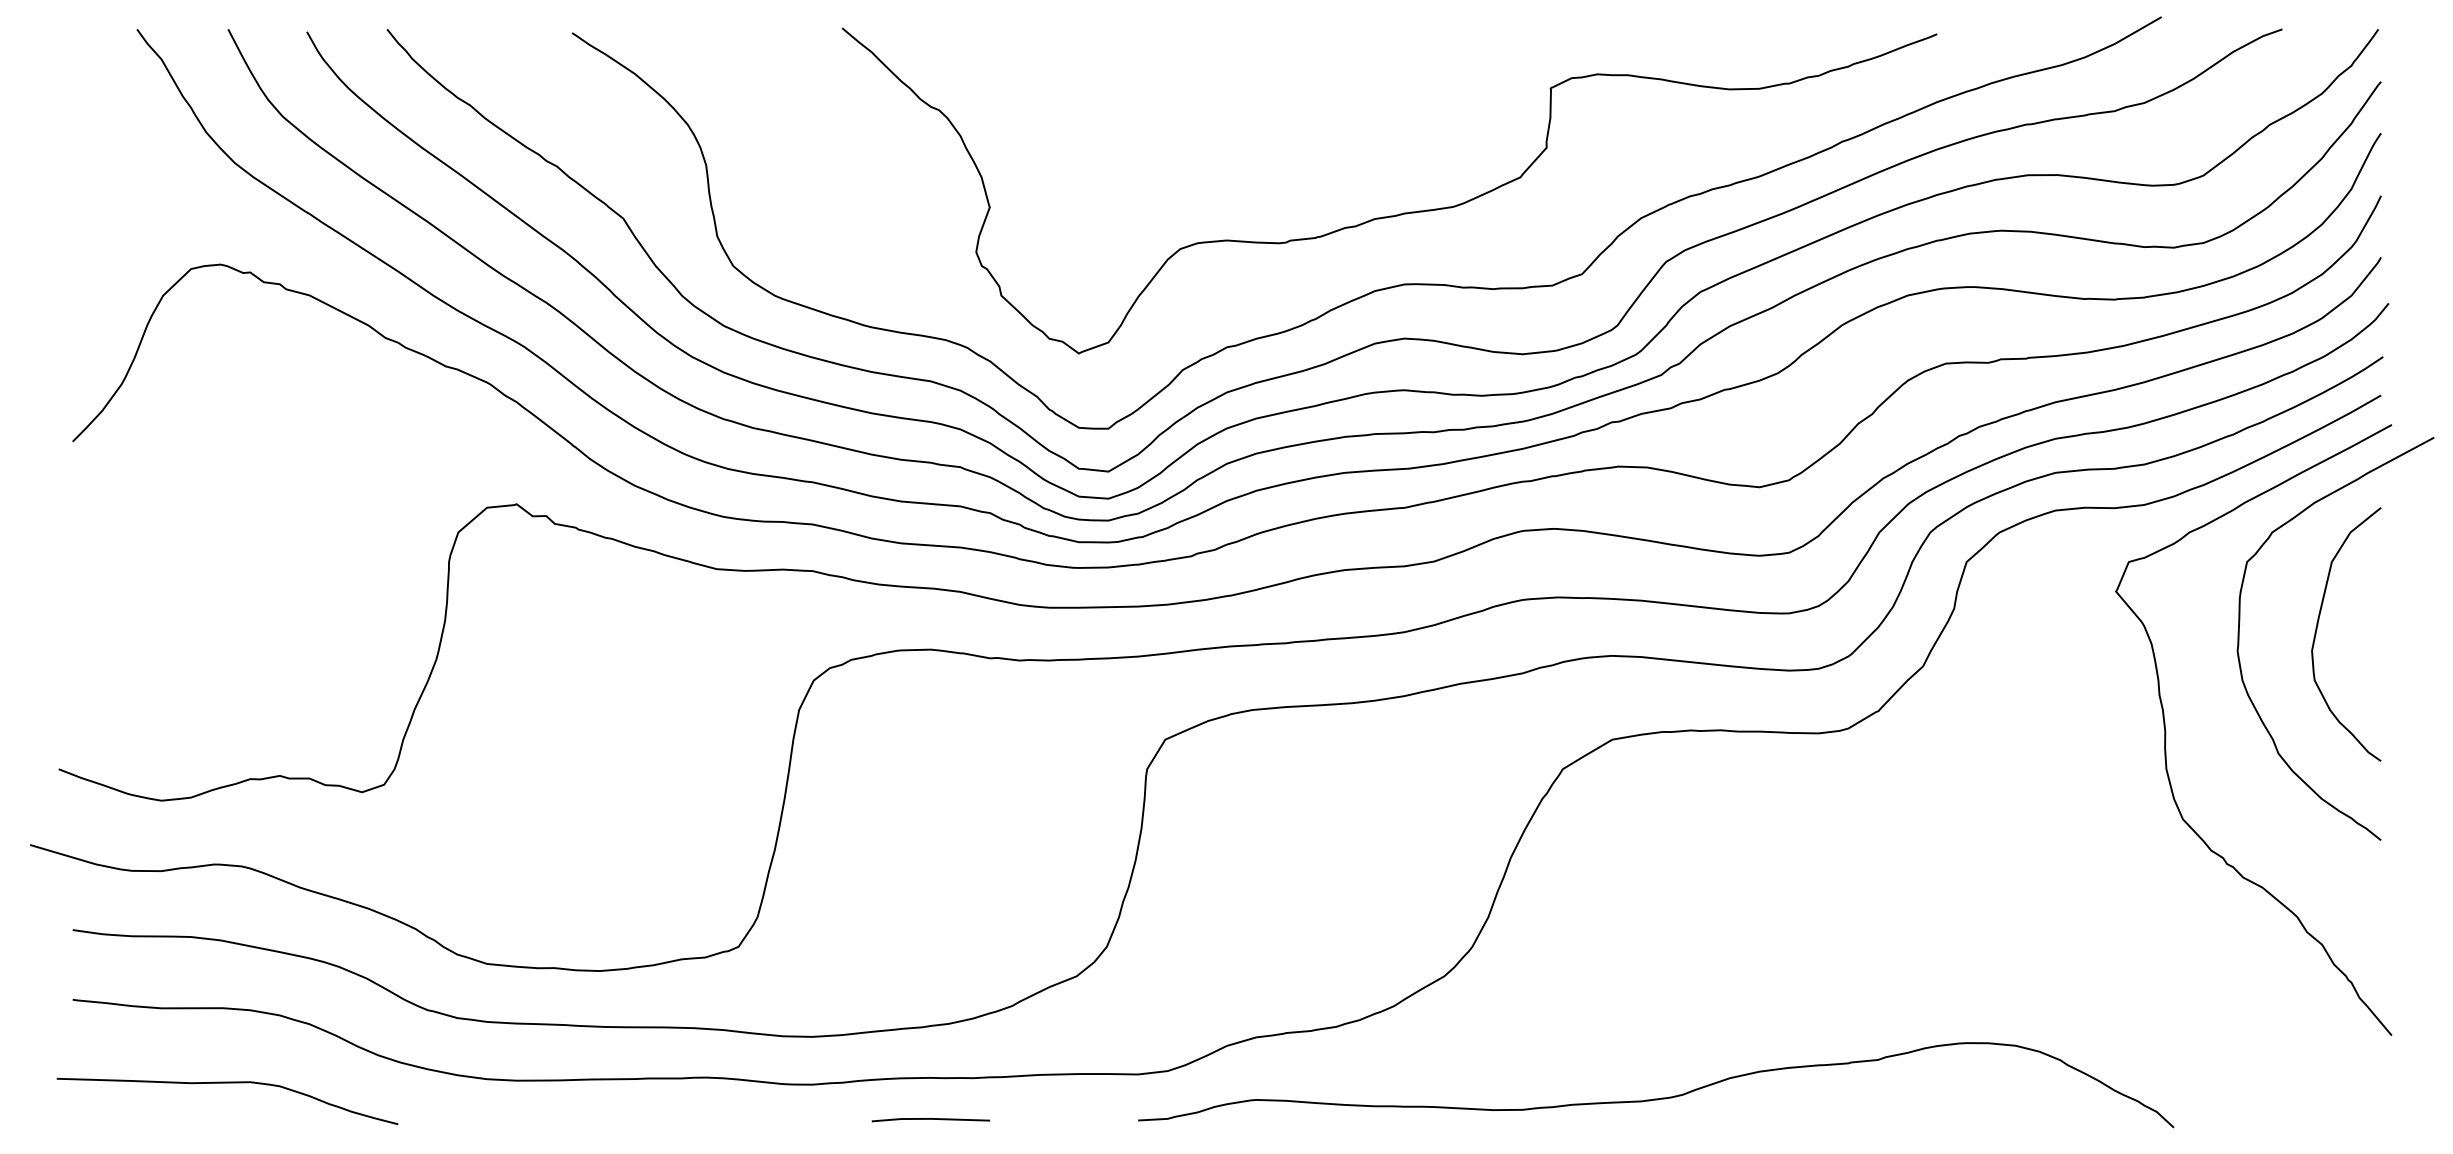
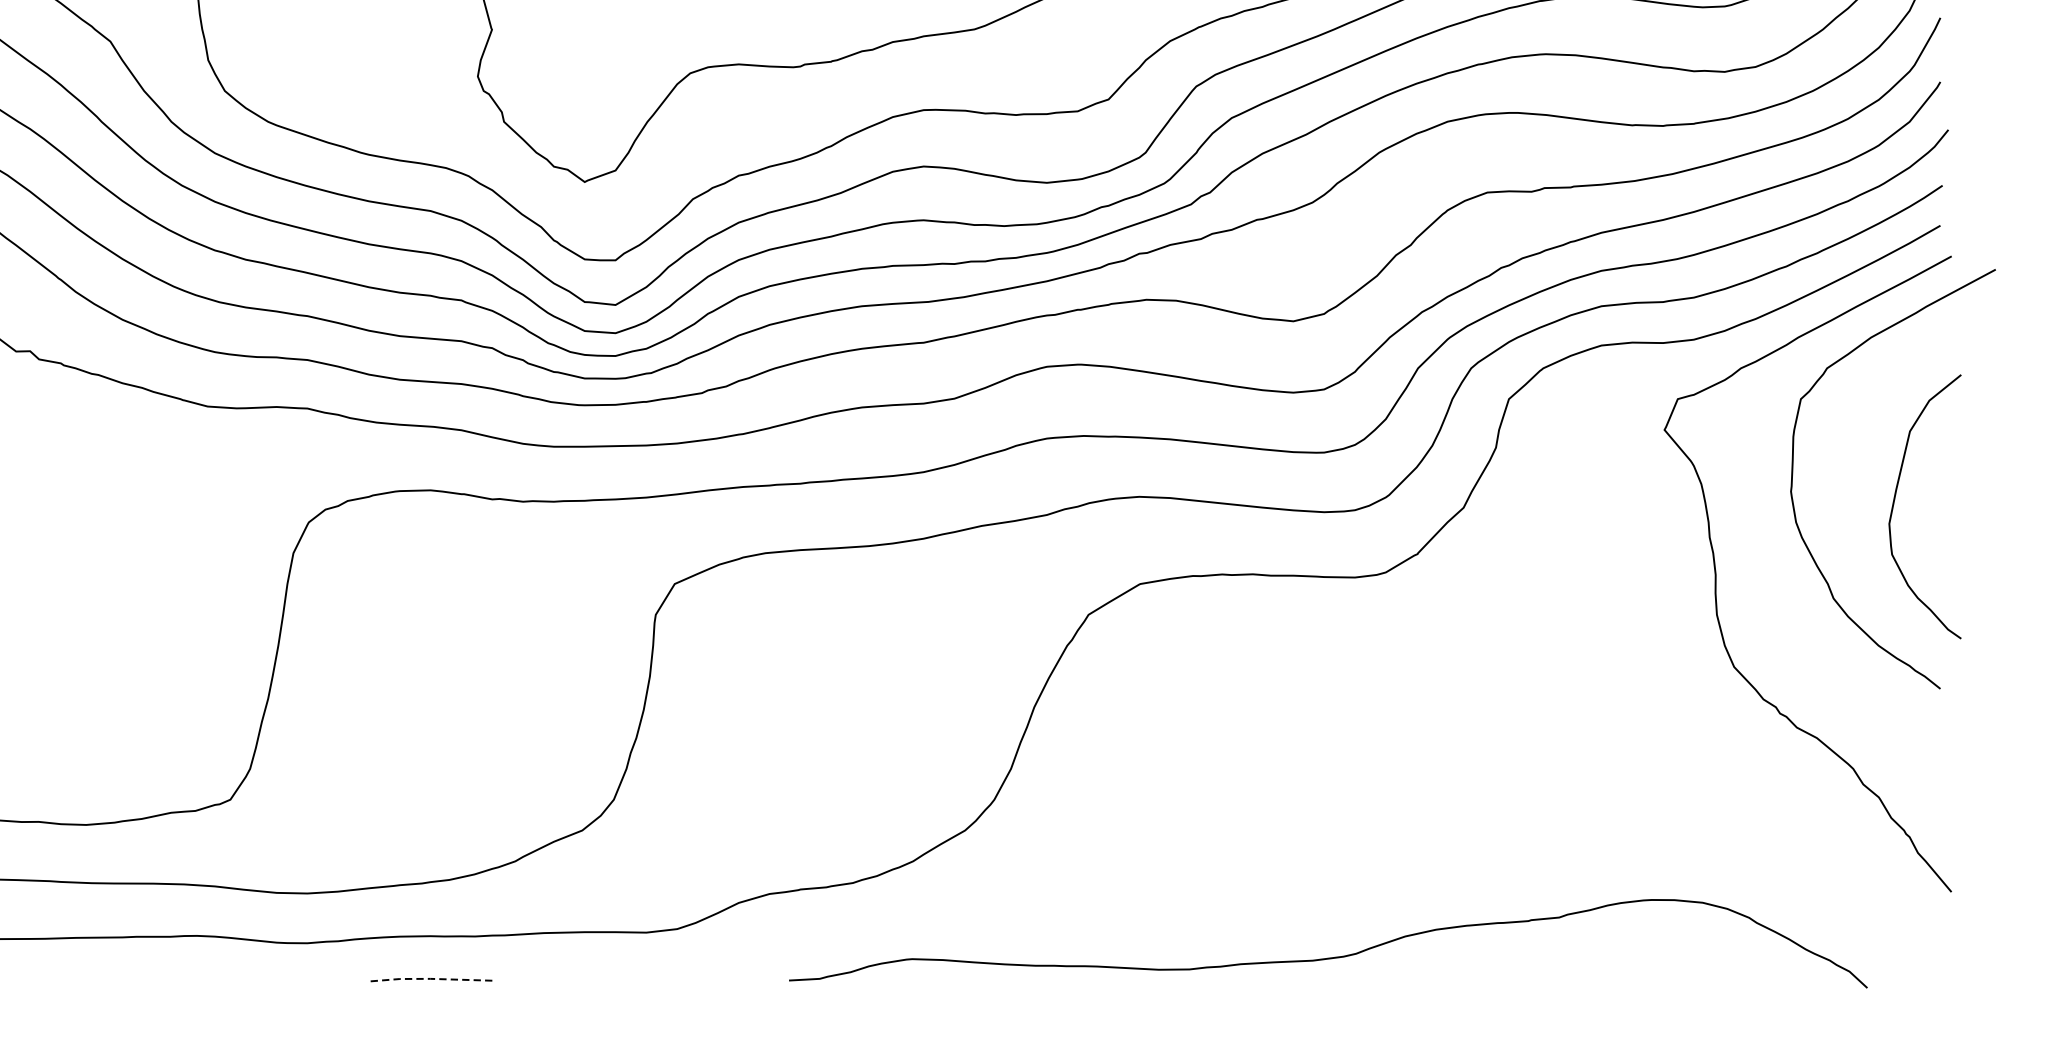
curve: (2317, 630) -> (1895, 502), moved
curve: (1661, 1097) -> (1333, 956), moved
line: (930, 1118) -> (430, 978), solid -> dashed

